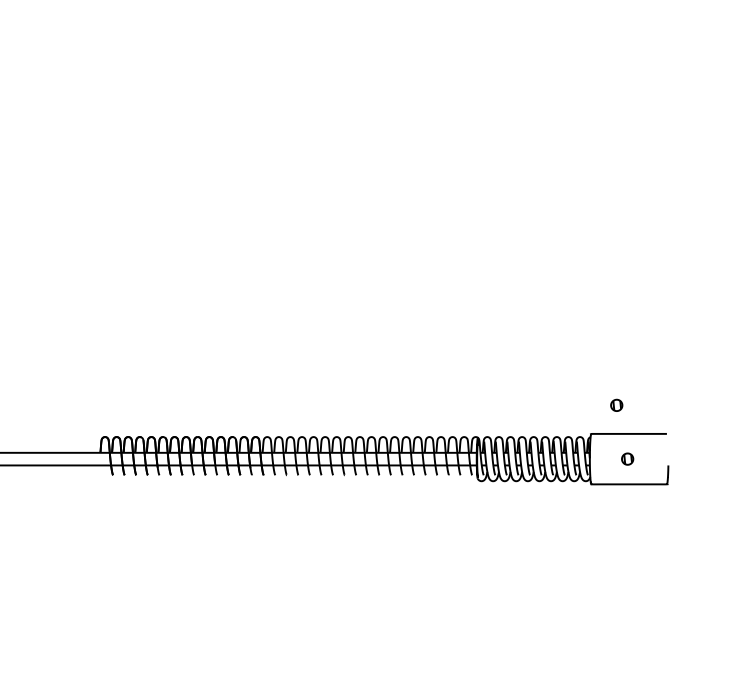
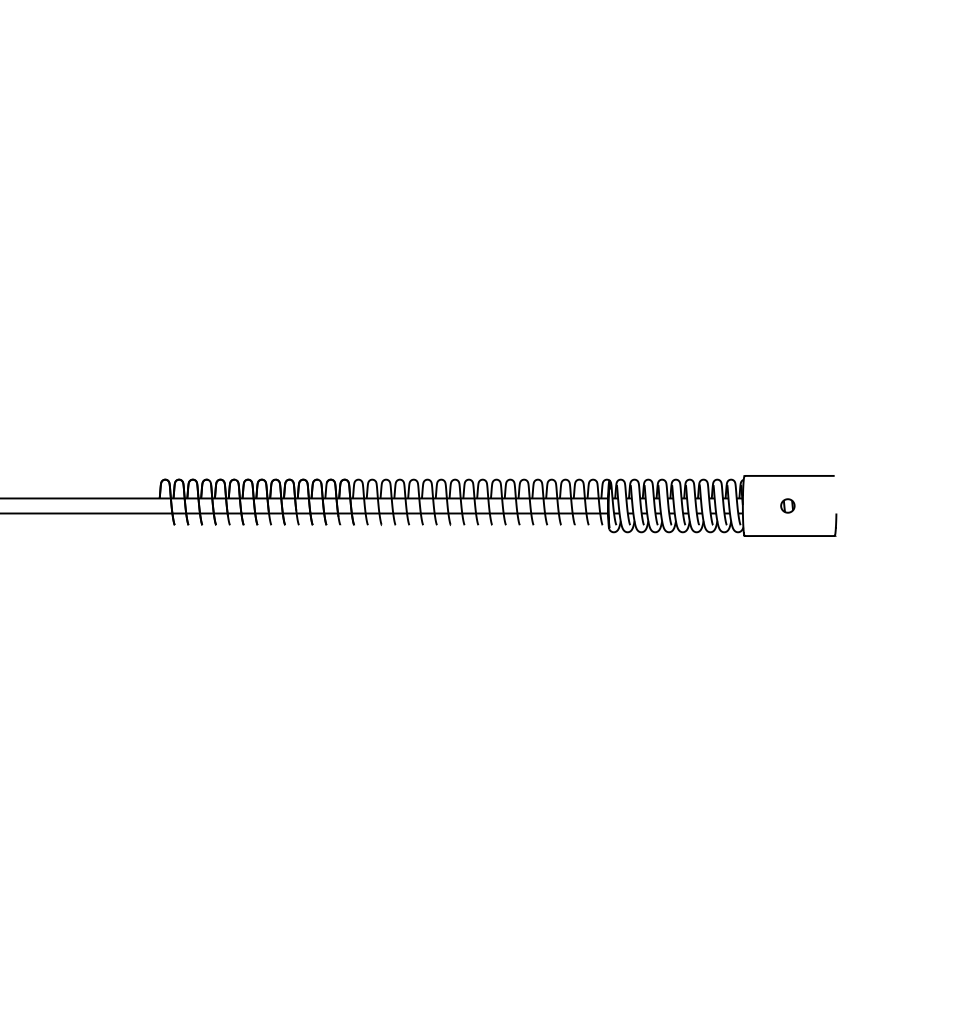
part: (616, 405) -> (774, 441), removed

